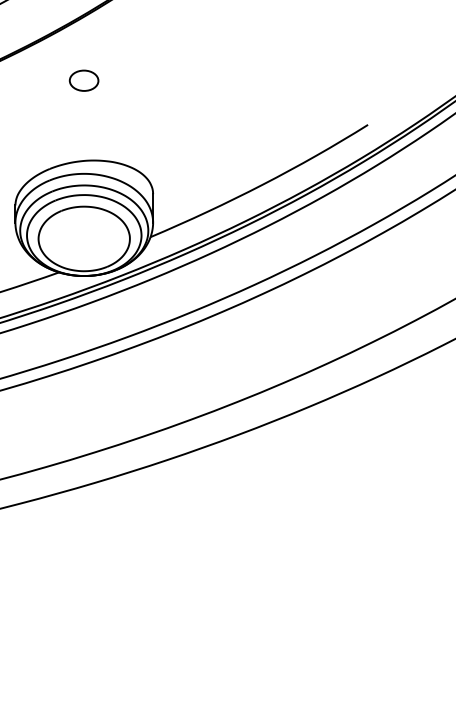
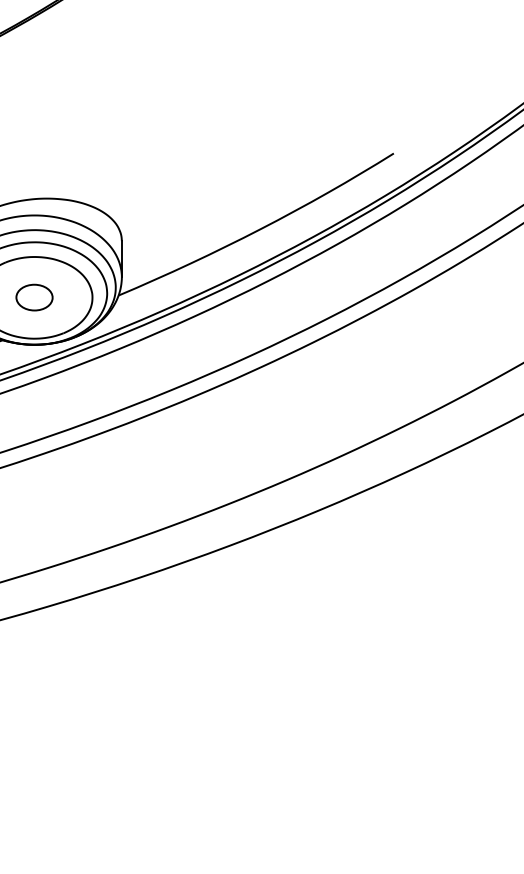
part: (83, 80) -> (33, 297), moved

